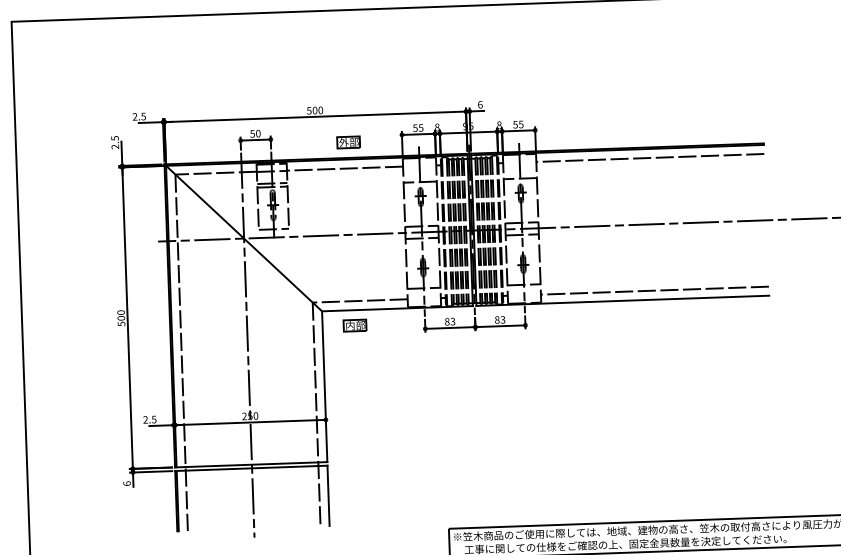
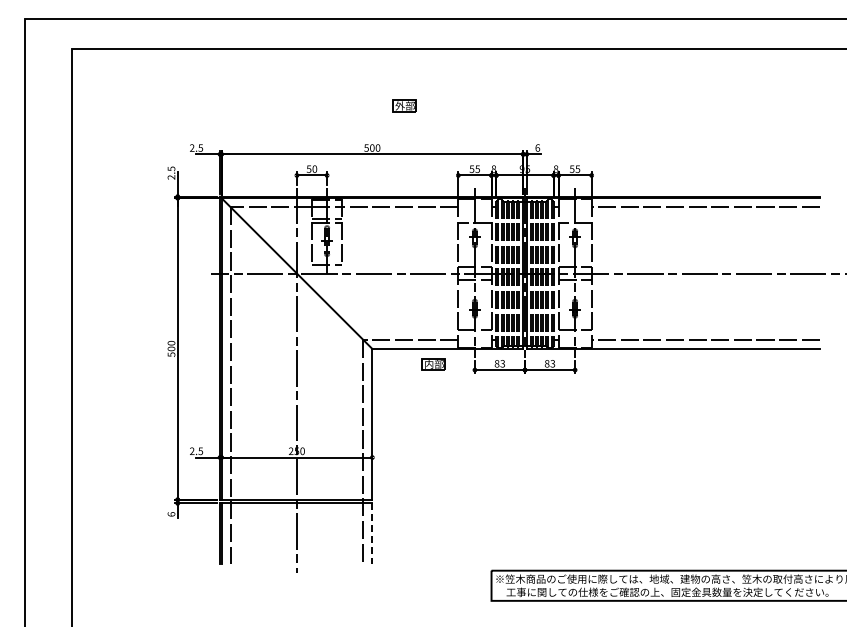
part: (348, 141) -> (404, 105), moved
part: (354, 325) -> (433, 364), moved
line: (328, 496) -> (372, 534), solid -> dashed

